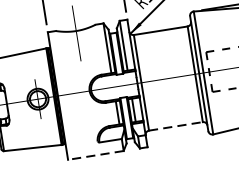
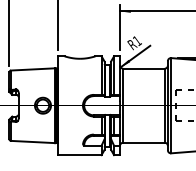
line: (175, 126) -> (143, 142), dashed -> solid
line: (95, 155) -> (79, 155), dashed -> solid

